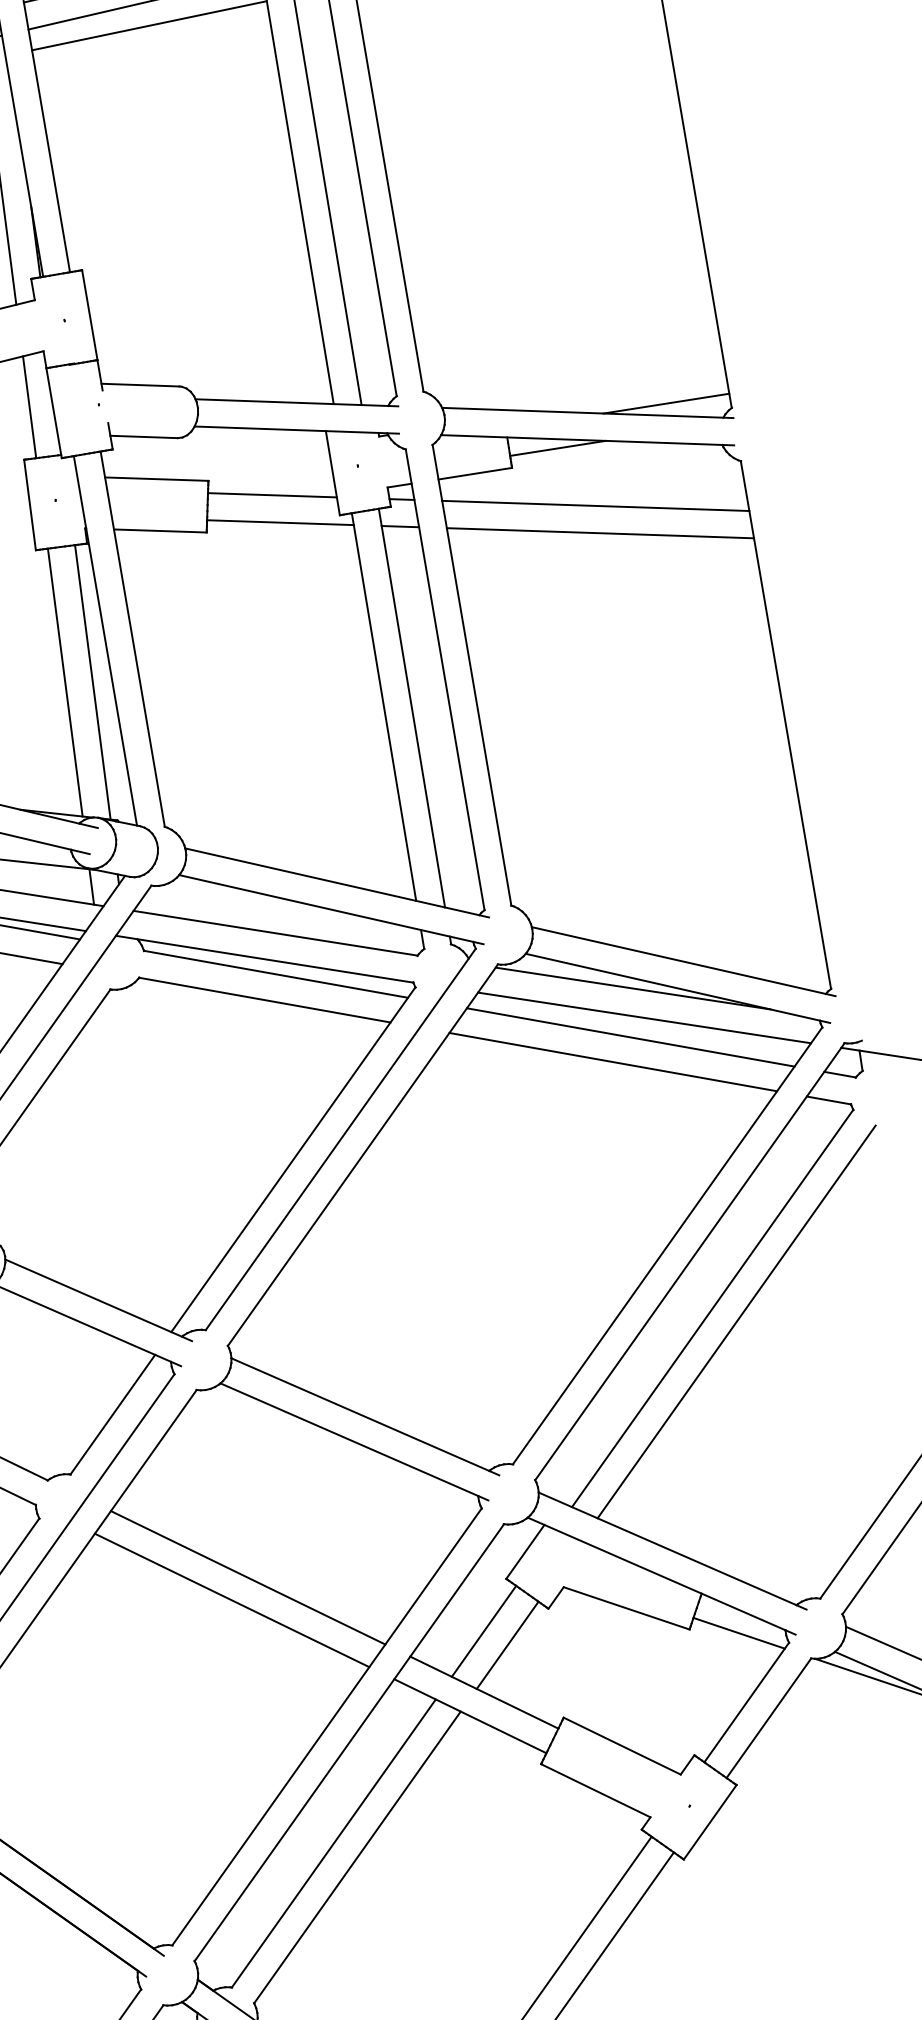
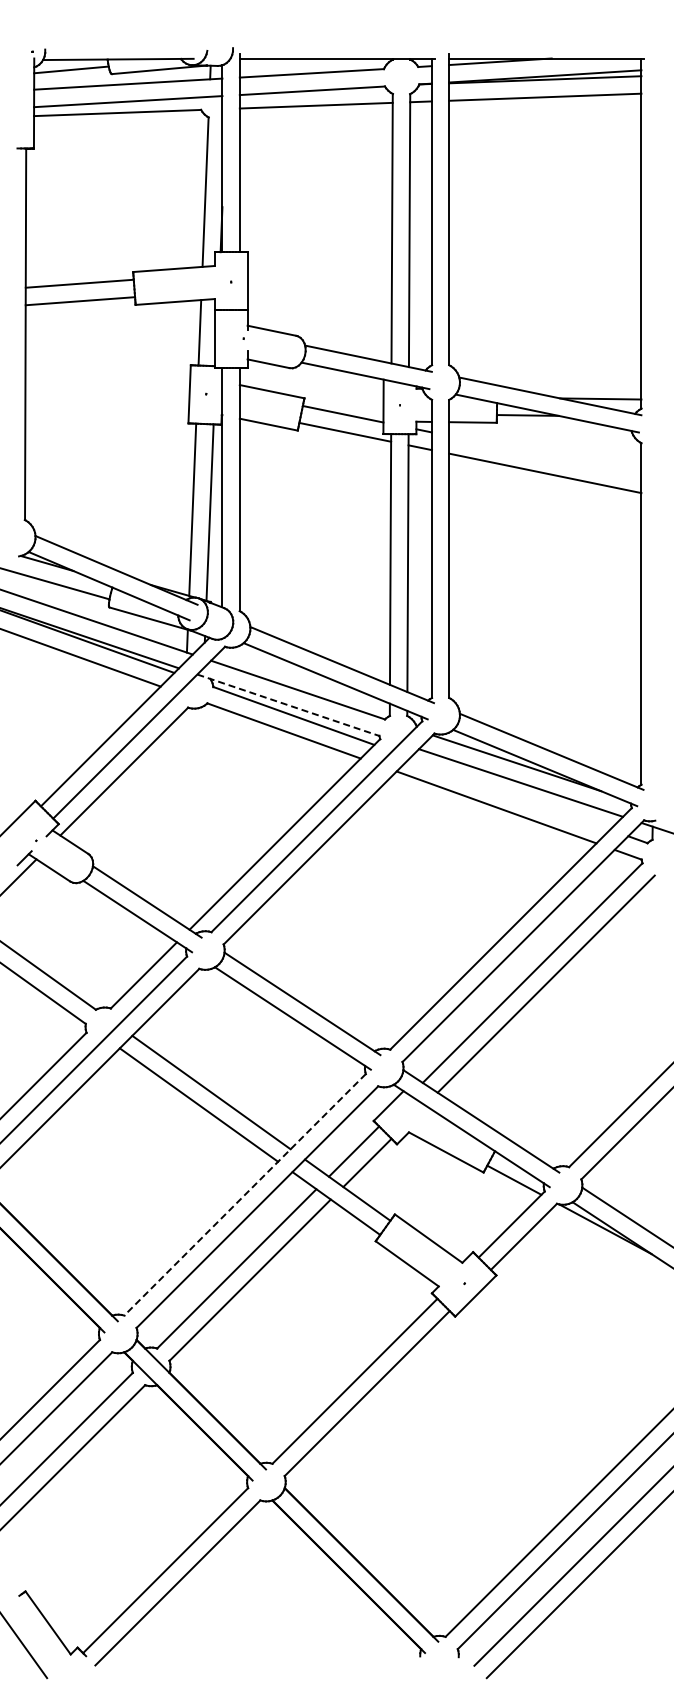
line: (595, 505) -> (545, 455), removed
line: (264, 959) -> (288, 705), solid -> dashed
line: (631, 1036) -> (510, 793), removed
line: (327, 1726) -> (245, 1194), solid -> dashed

